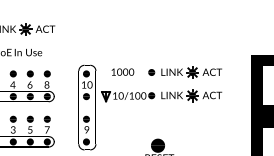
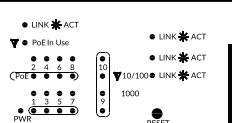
part: (184, 44) -> (177, 36), added
text: (123, 72) -> (130, 93), moved

